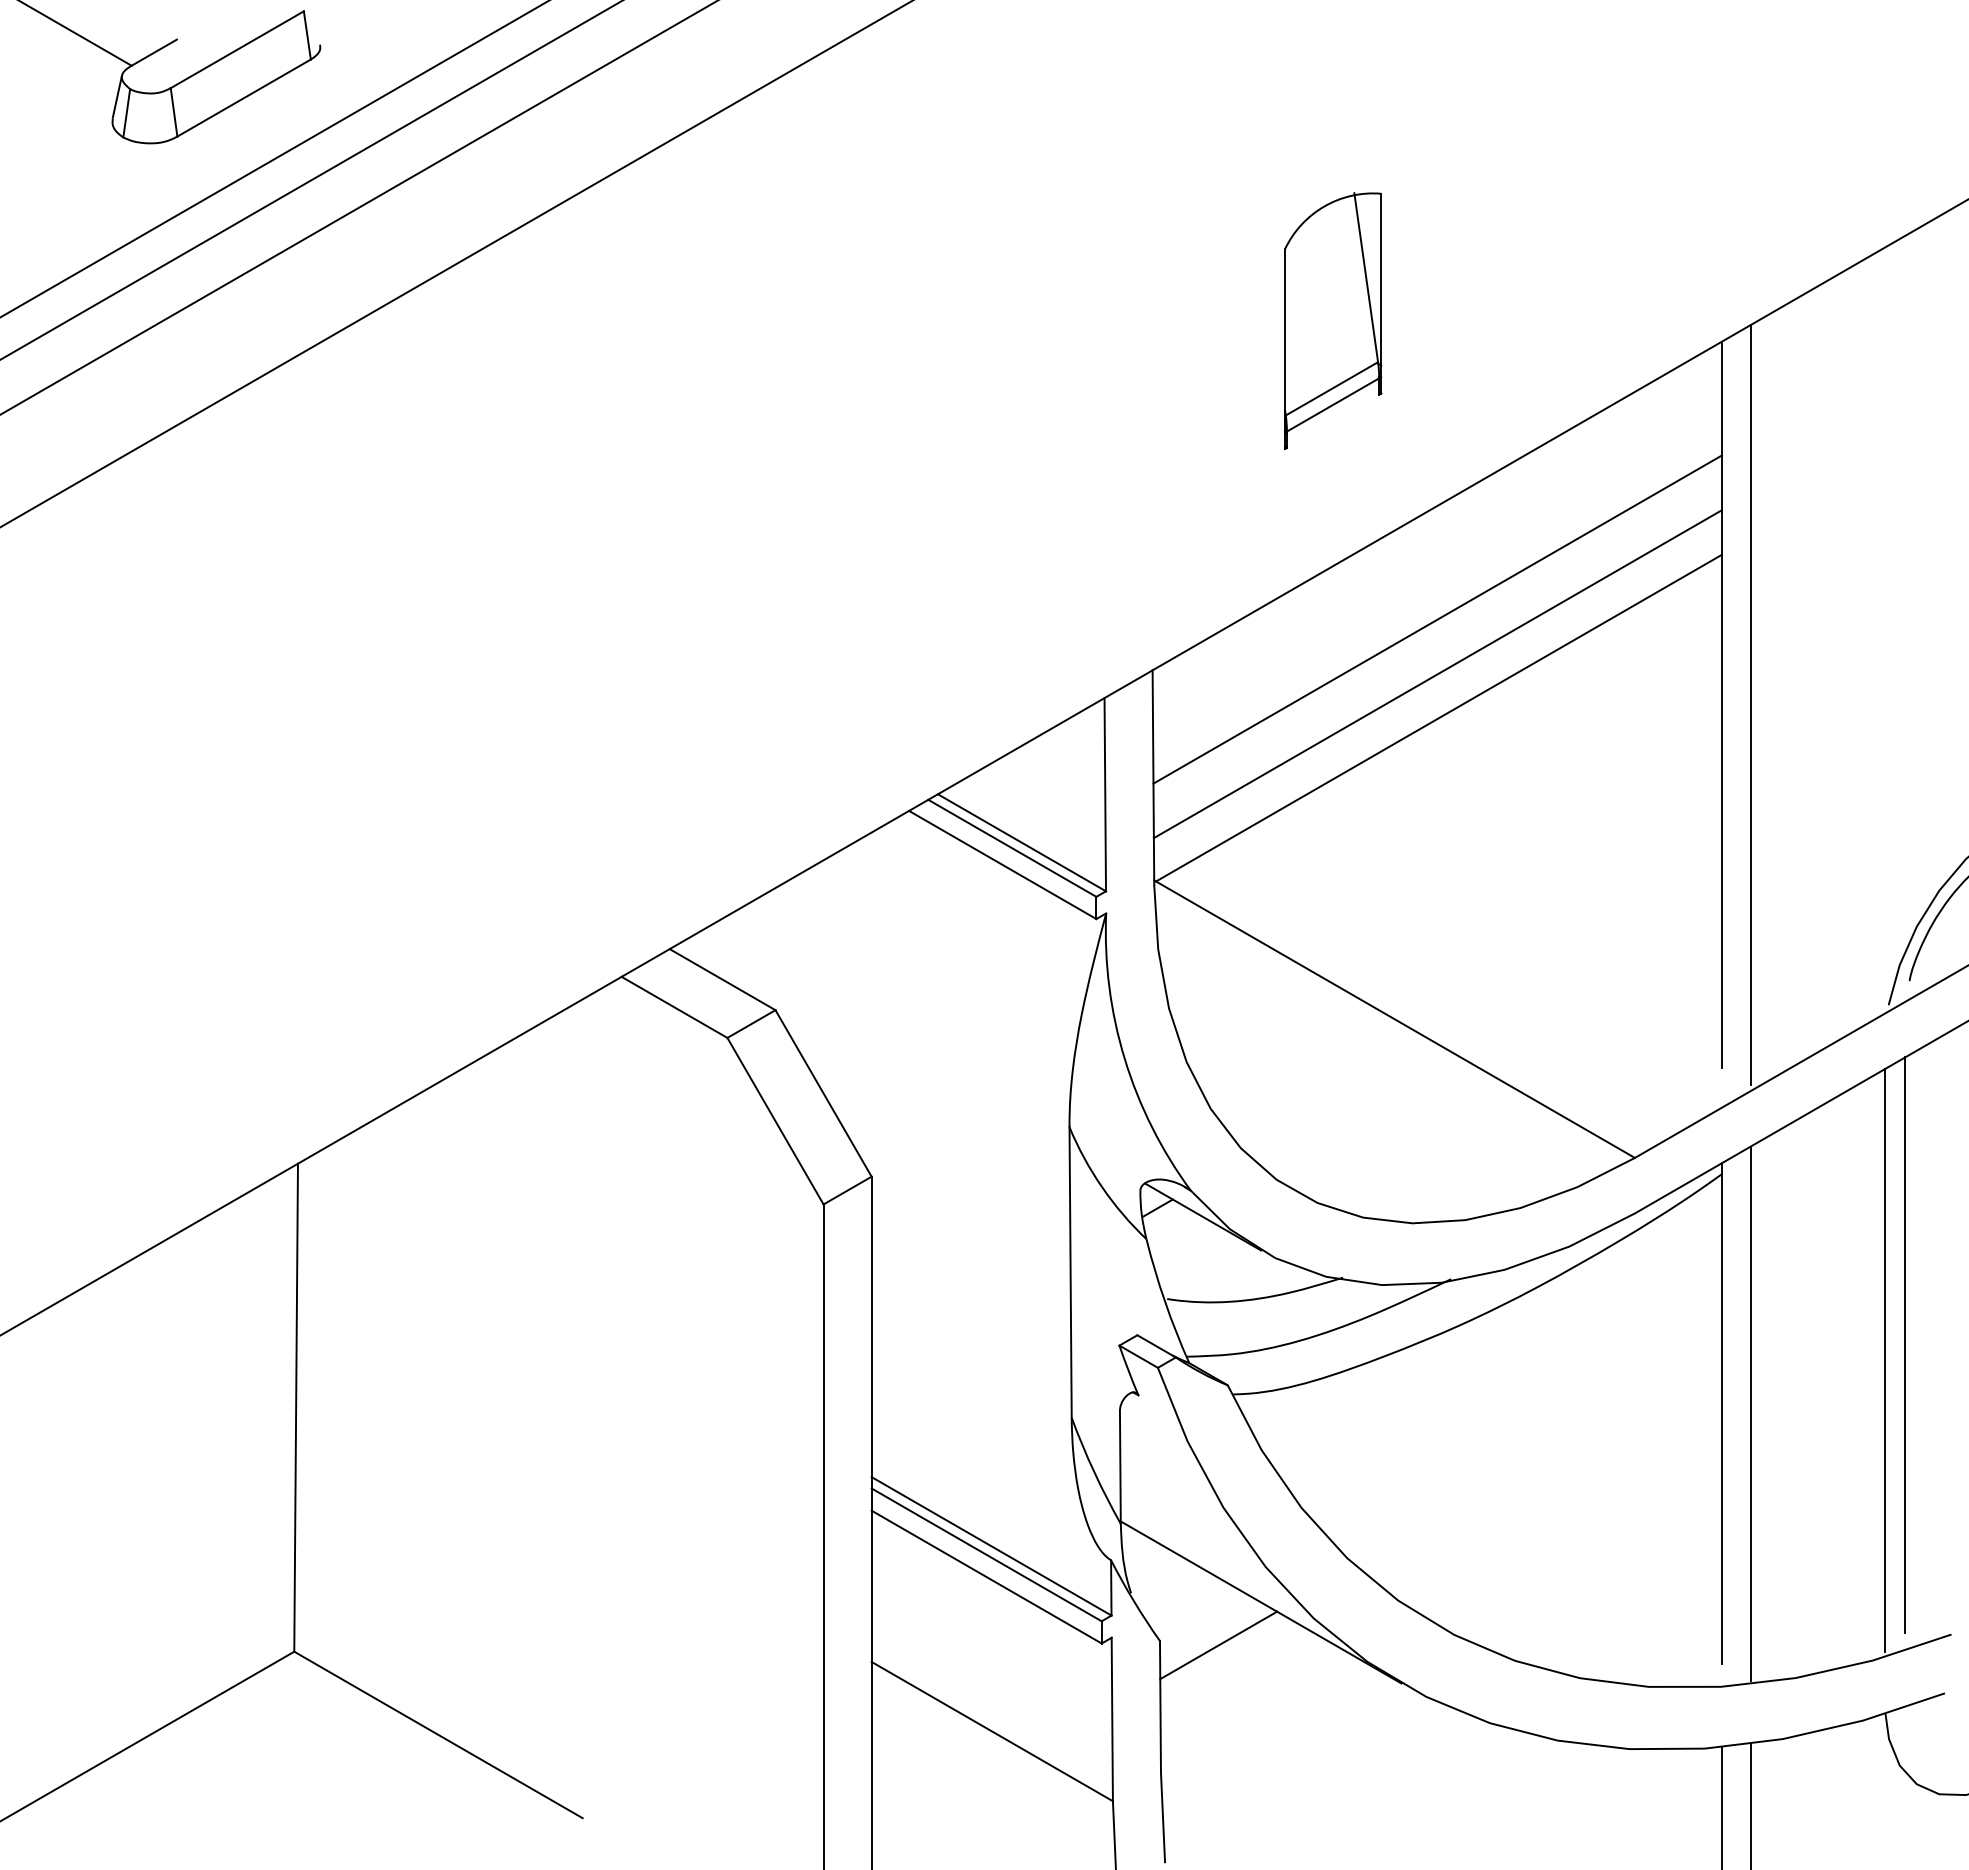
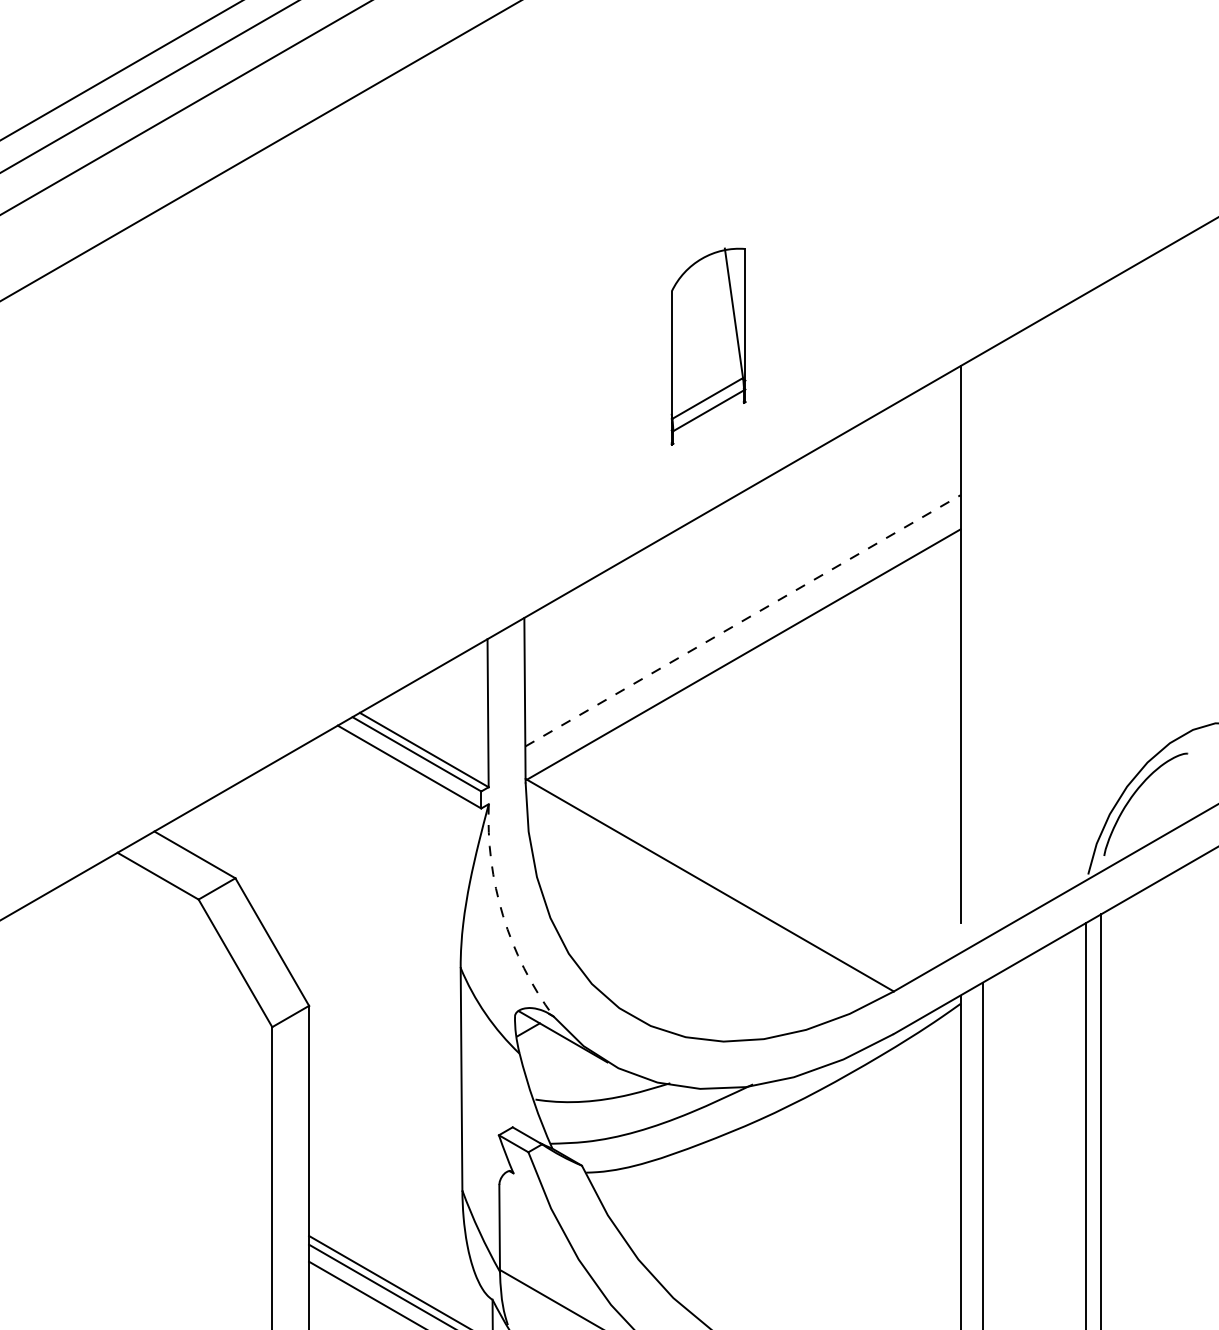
part: (1333, 321) -> (708, 346), moved
line: (1437, 619) -> (742, 578), removed
line: (1437, 674) -> (742, 621), solid -> dashed
line: (1750, 704) -> (982, 644), removed
arc: (1124, 1059) -> (502, 916), solid -> dashed

